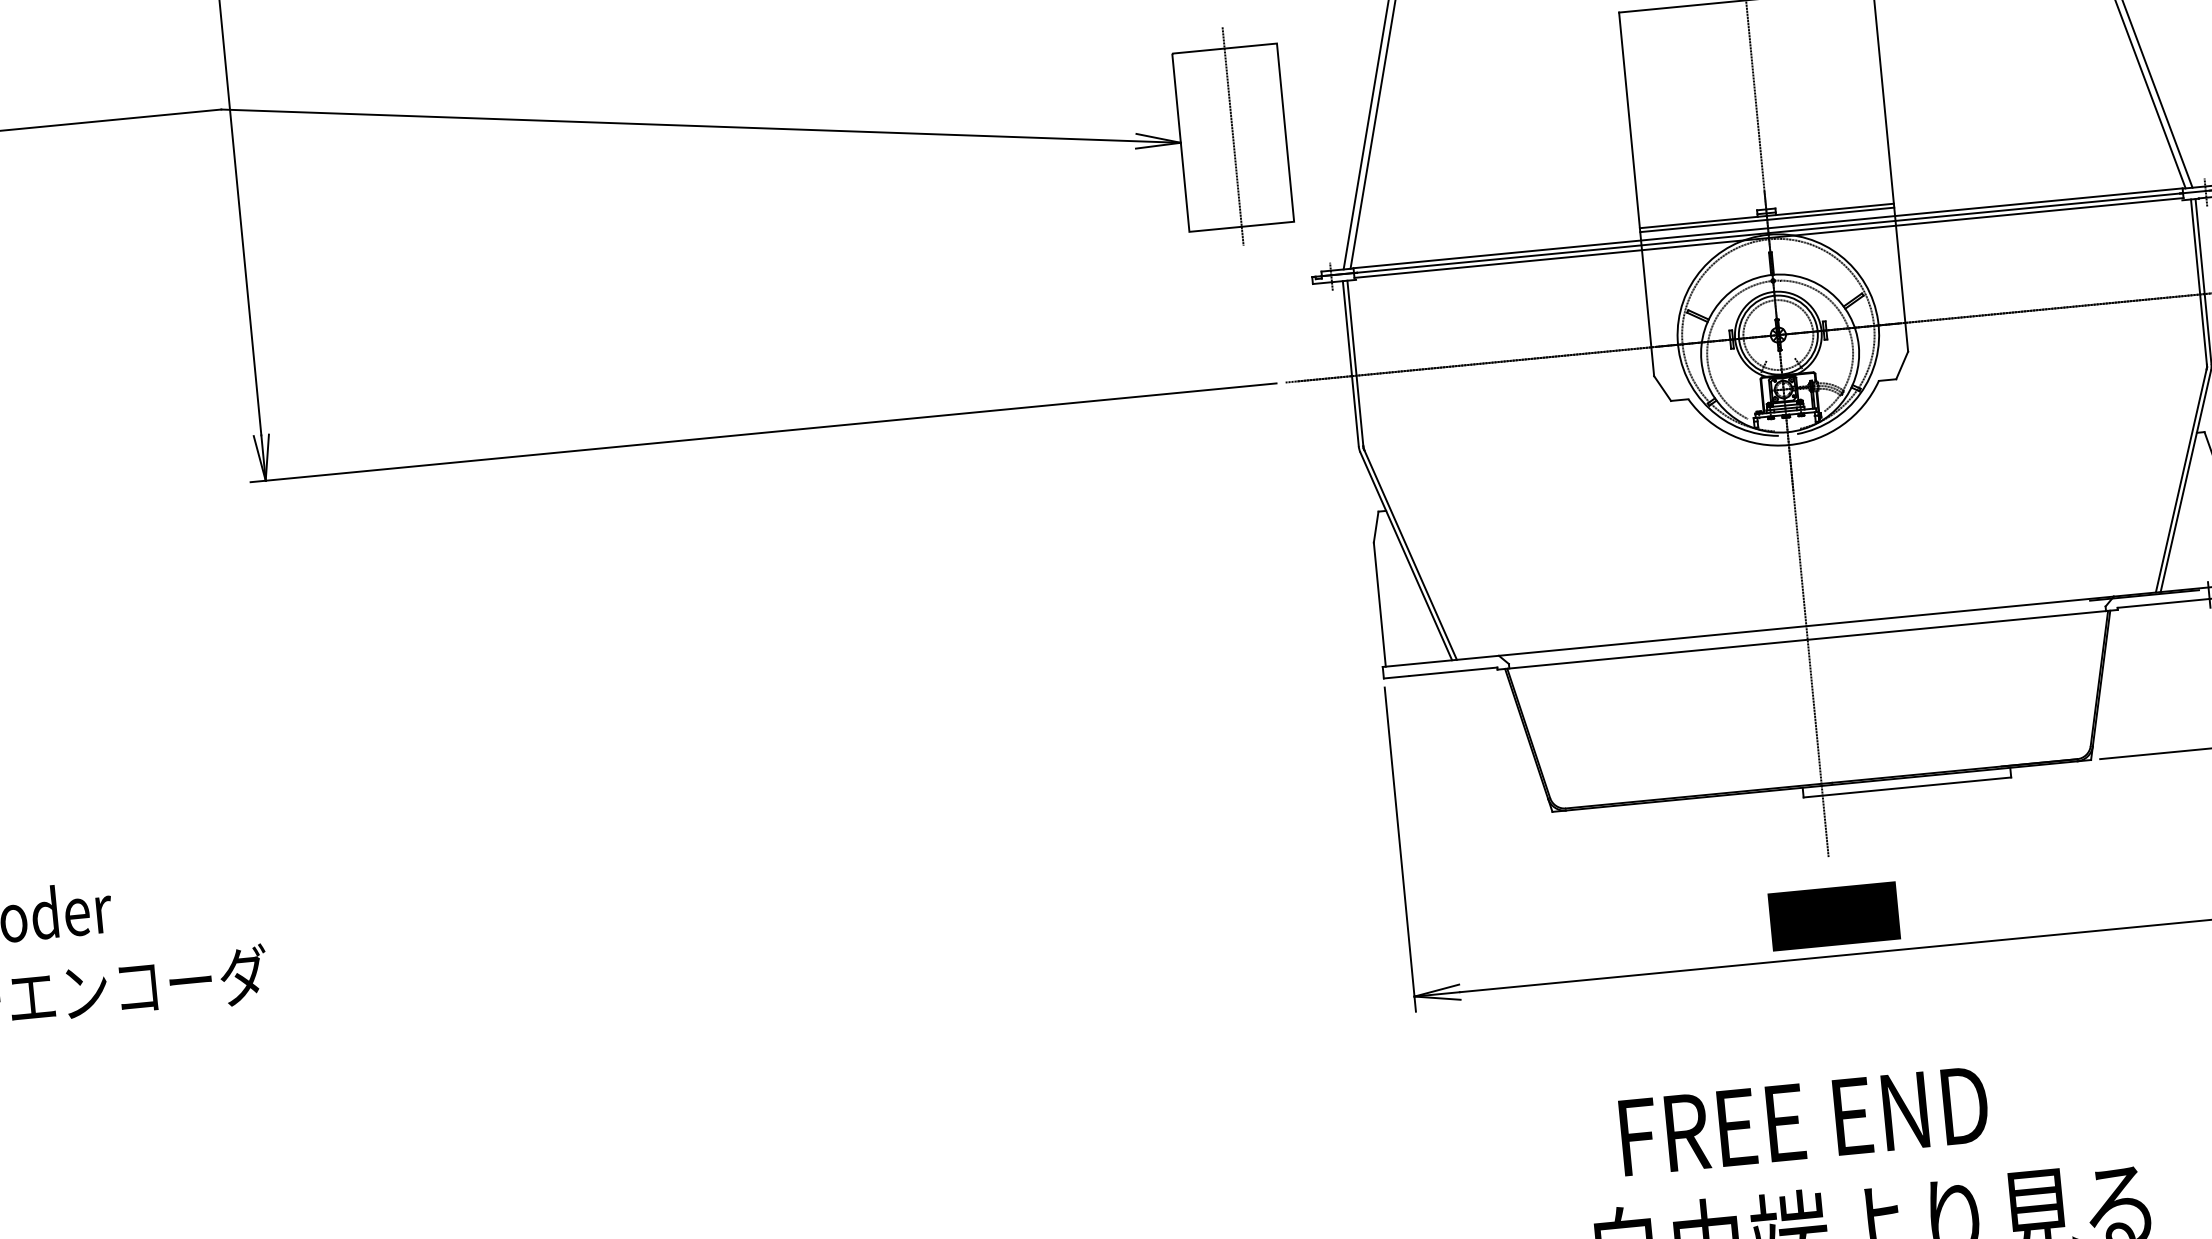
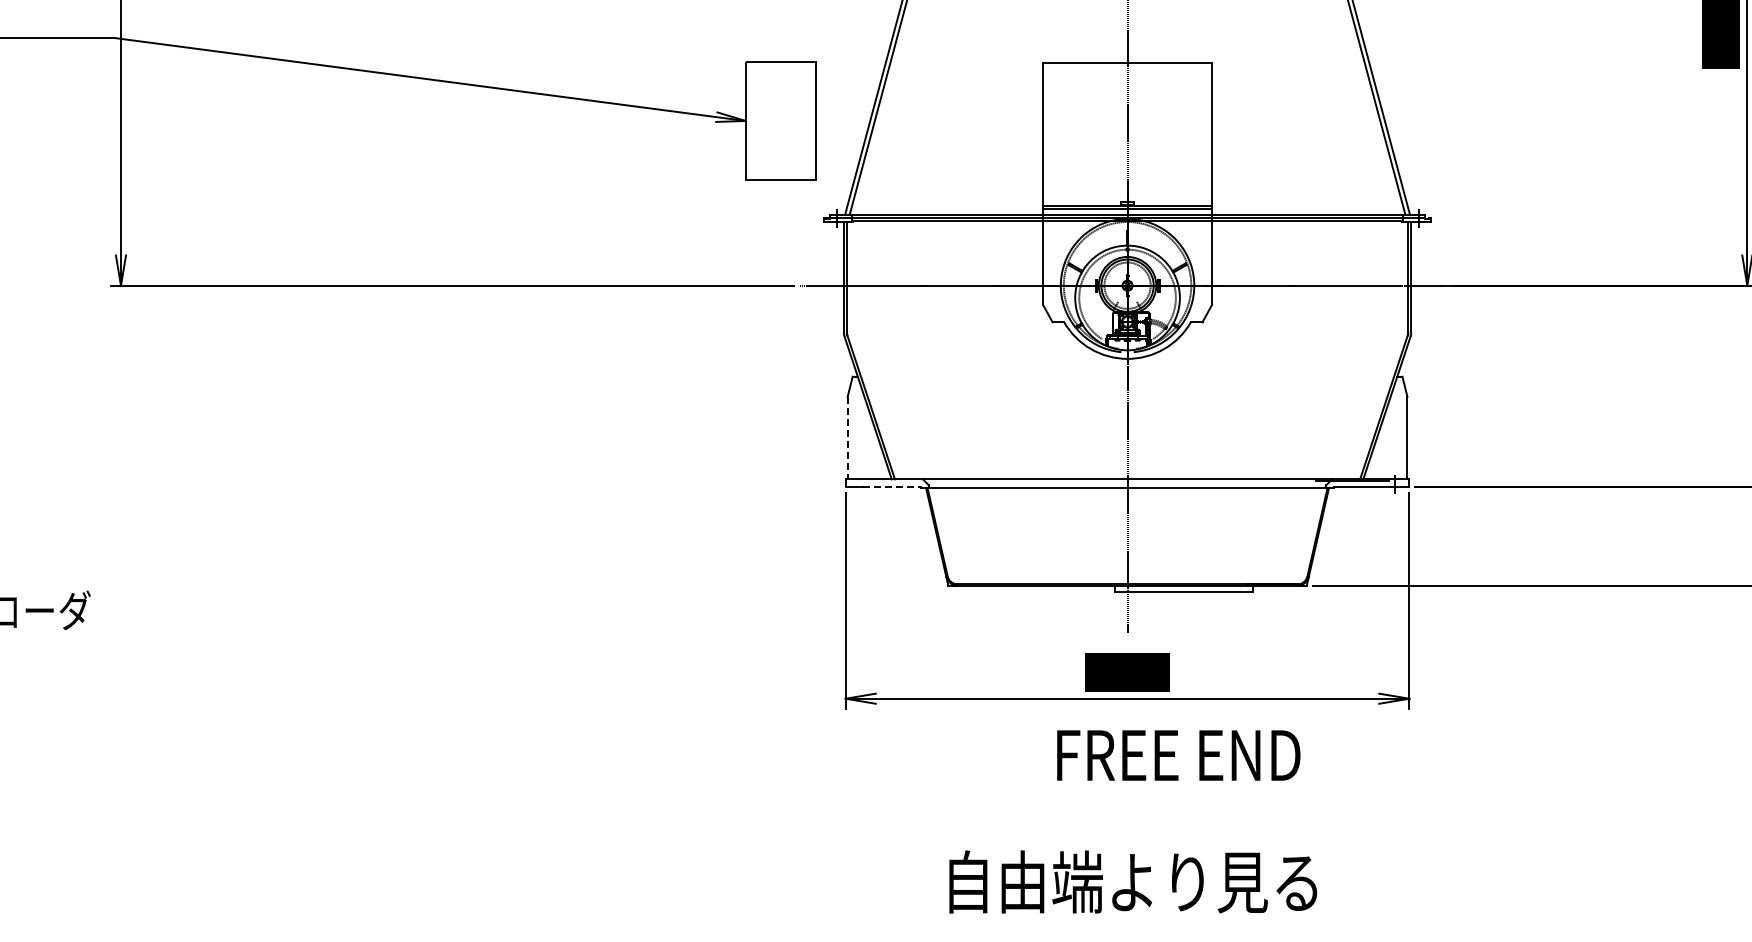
line: (1232, 135) -> (780, 119), removed
line: (1379, 605) -> (847, 438), solid -> dashed
line: (1454, 672) -> (892, 487), solid -> dashed
text: (1803, 1121) -> (1178, 755), moved

